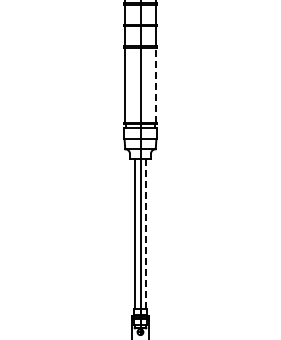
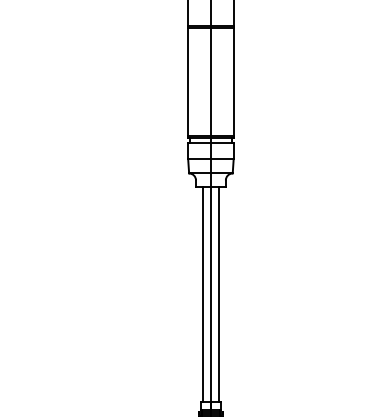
line: (156, 85) -> (233, 82), dashed -> solid
line: (146, 233) -> (219, 293), dashed -> solid

